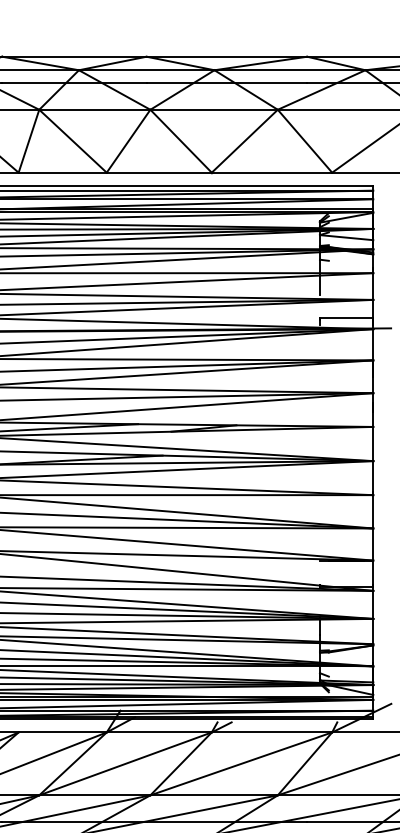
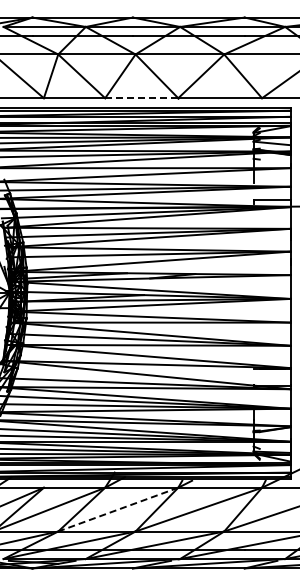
line: (158, 173) -> (141, 98), solid -> dashed
line: (125, 763) -> (118, 509), solid -> dashed

